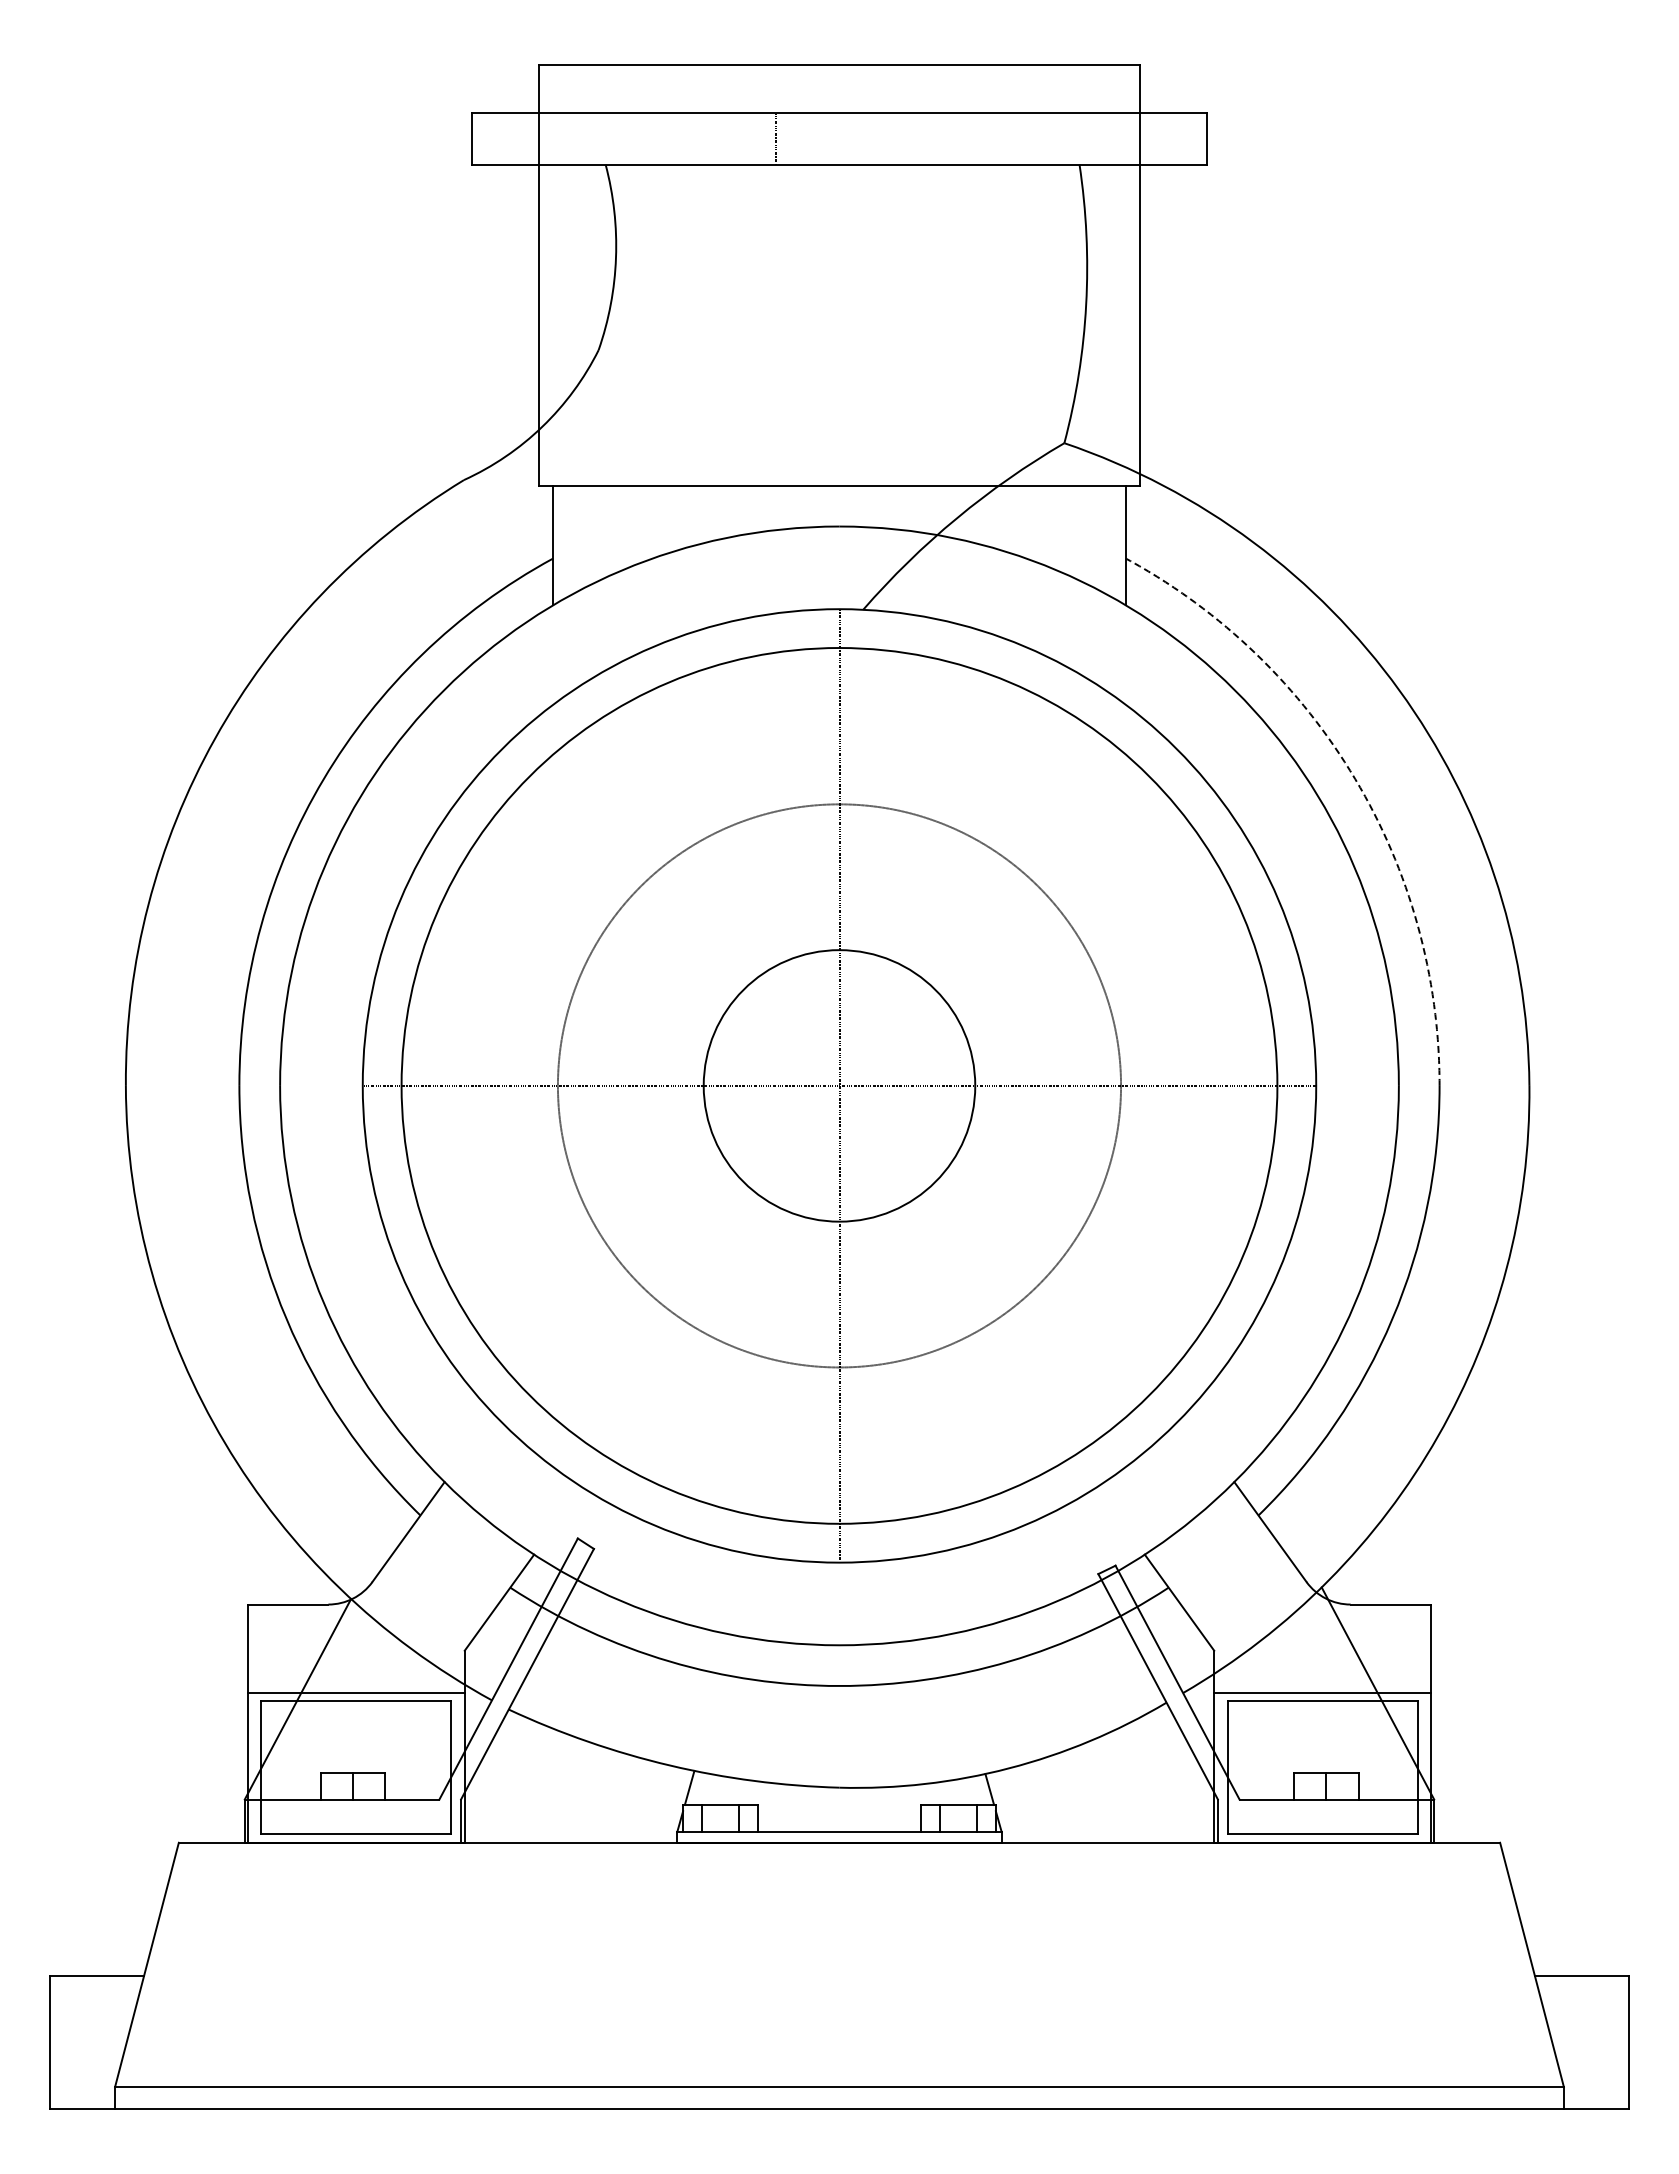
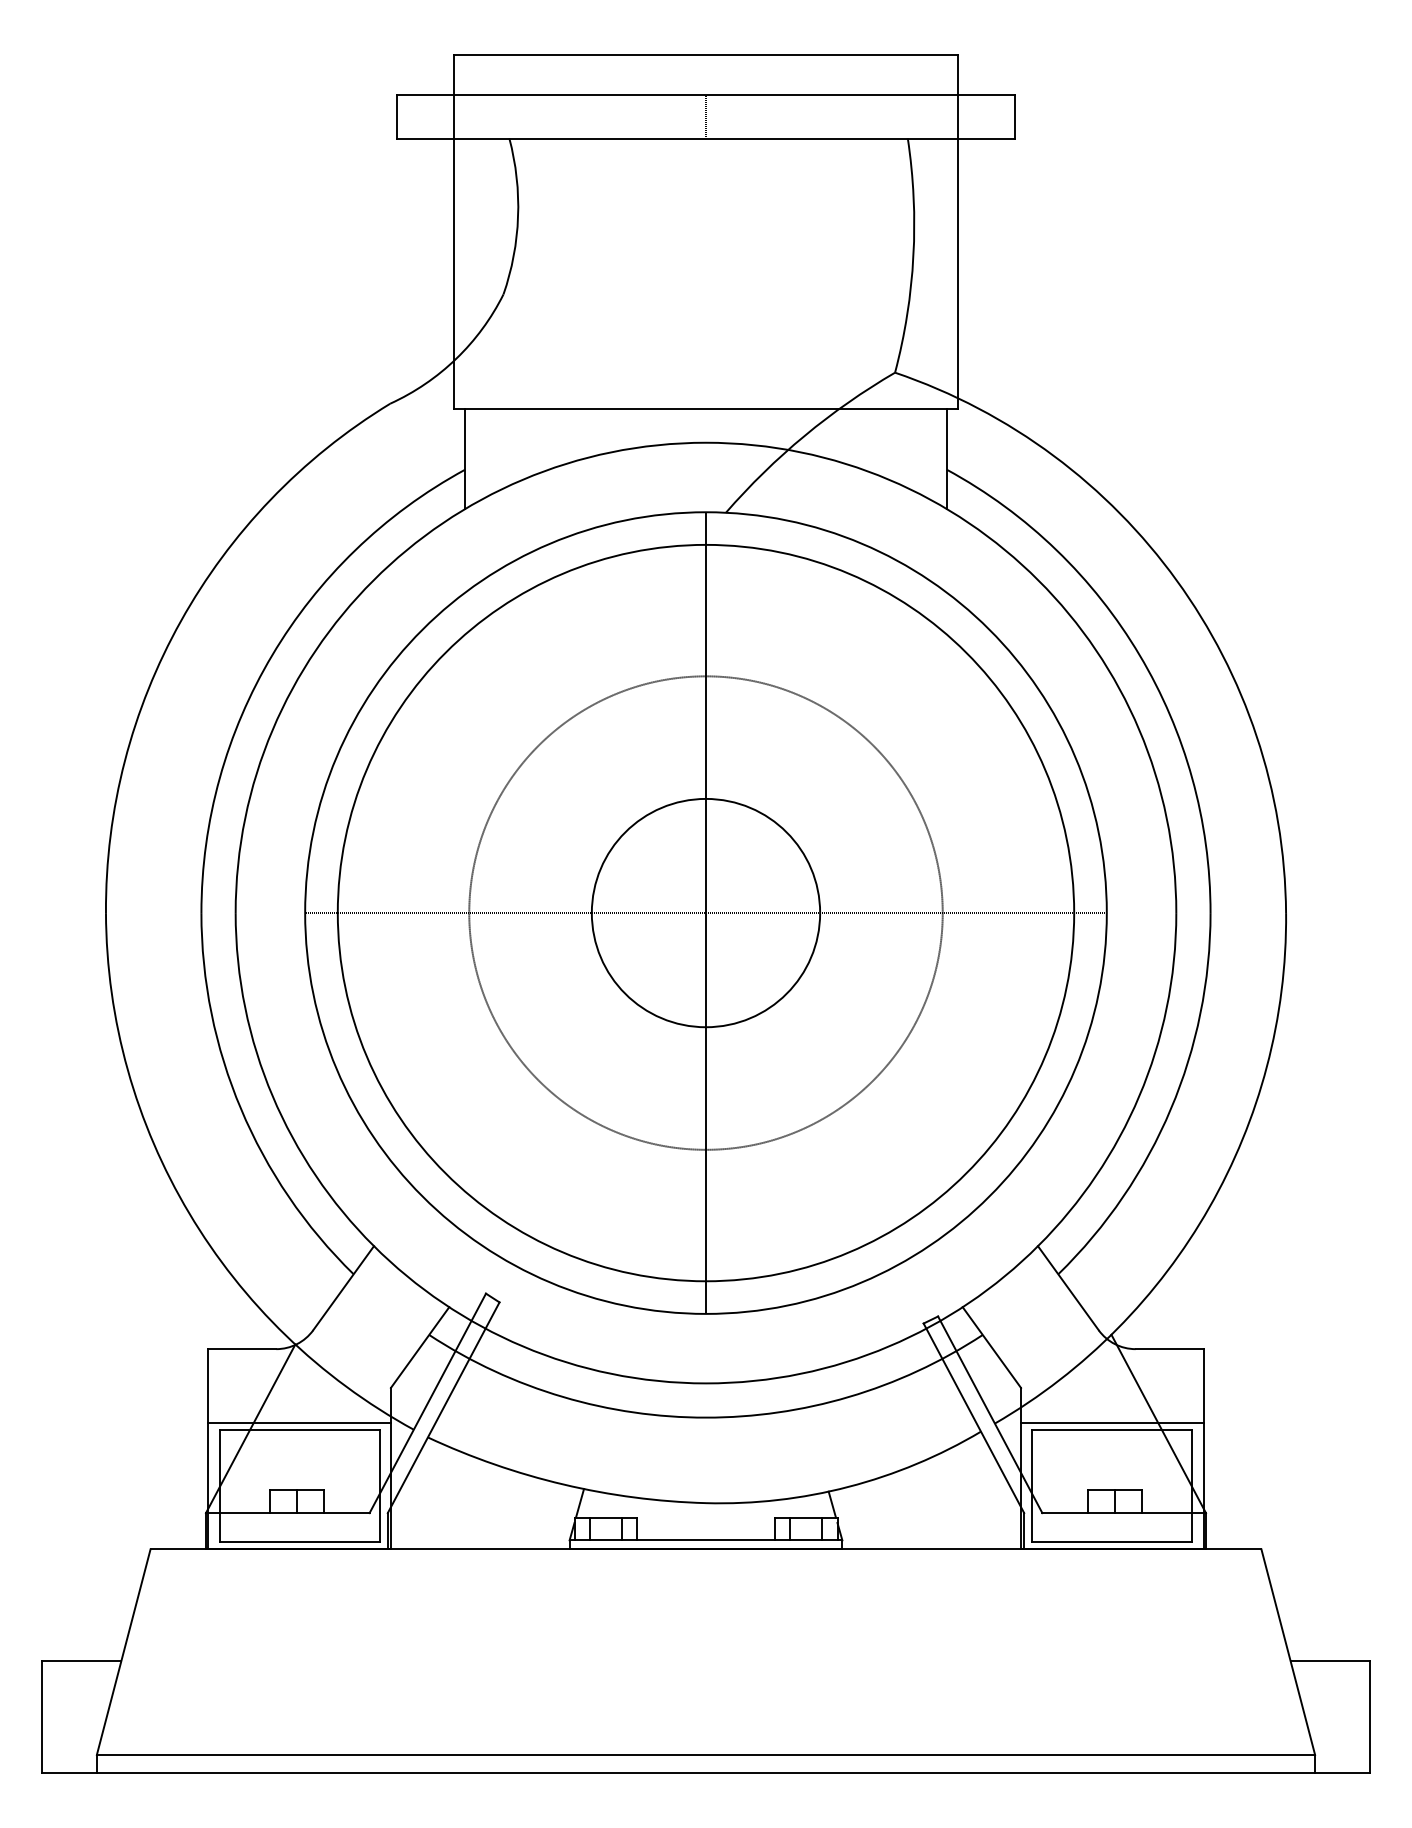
line: (775, 138) -> (706, 116), moved
arc: (1355, 779) -> (1139, 655), dashed -> solid

